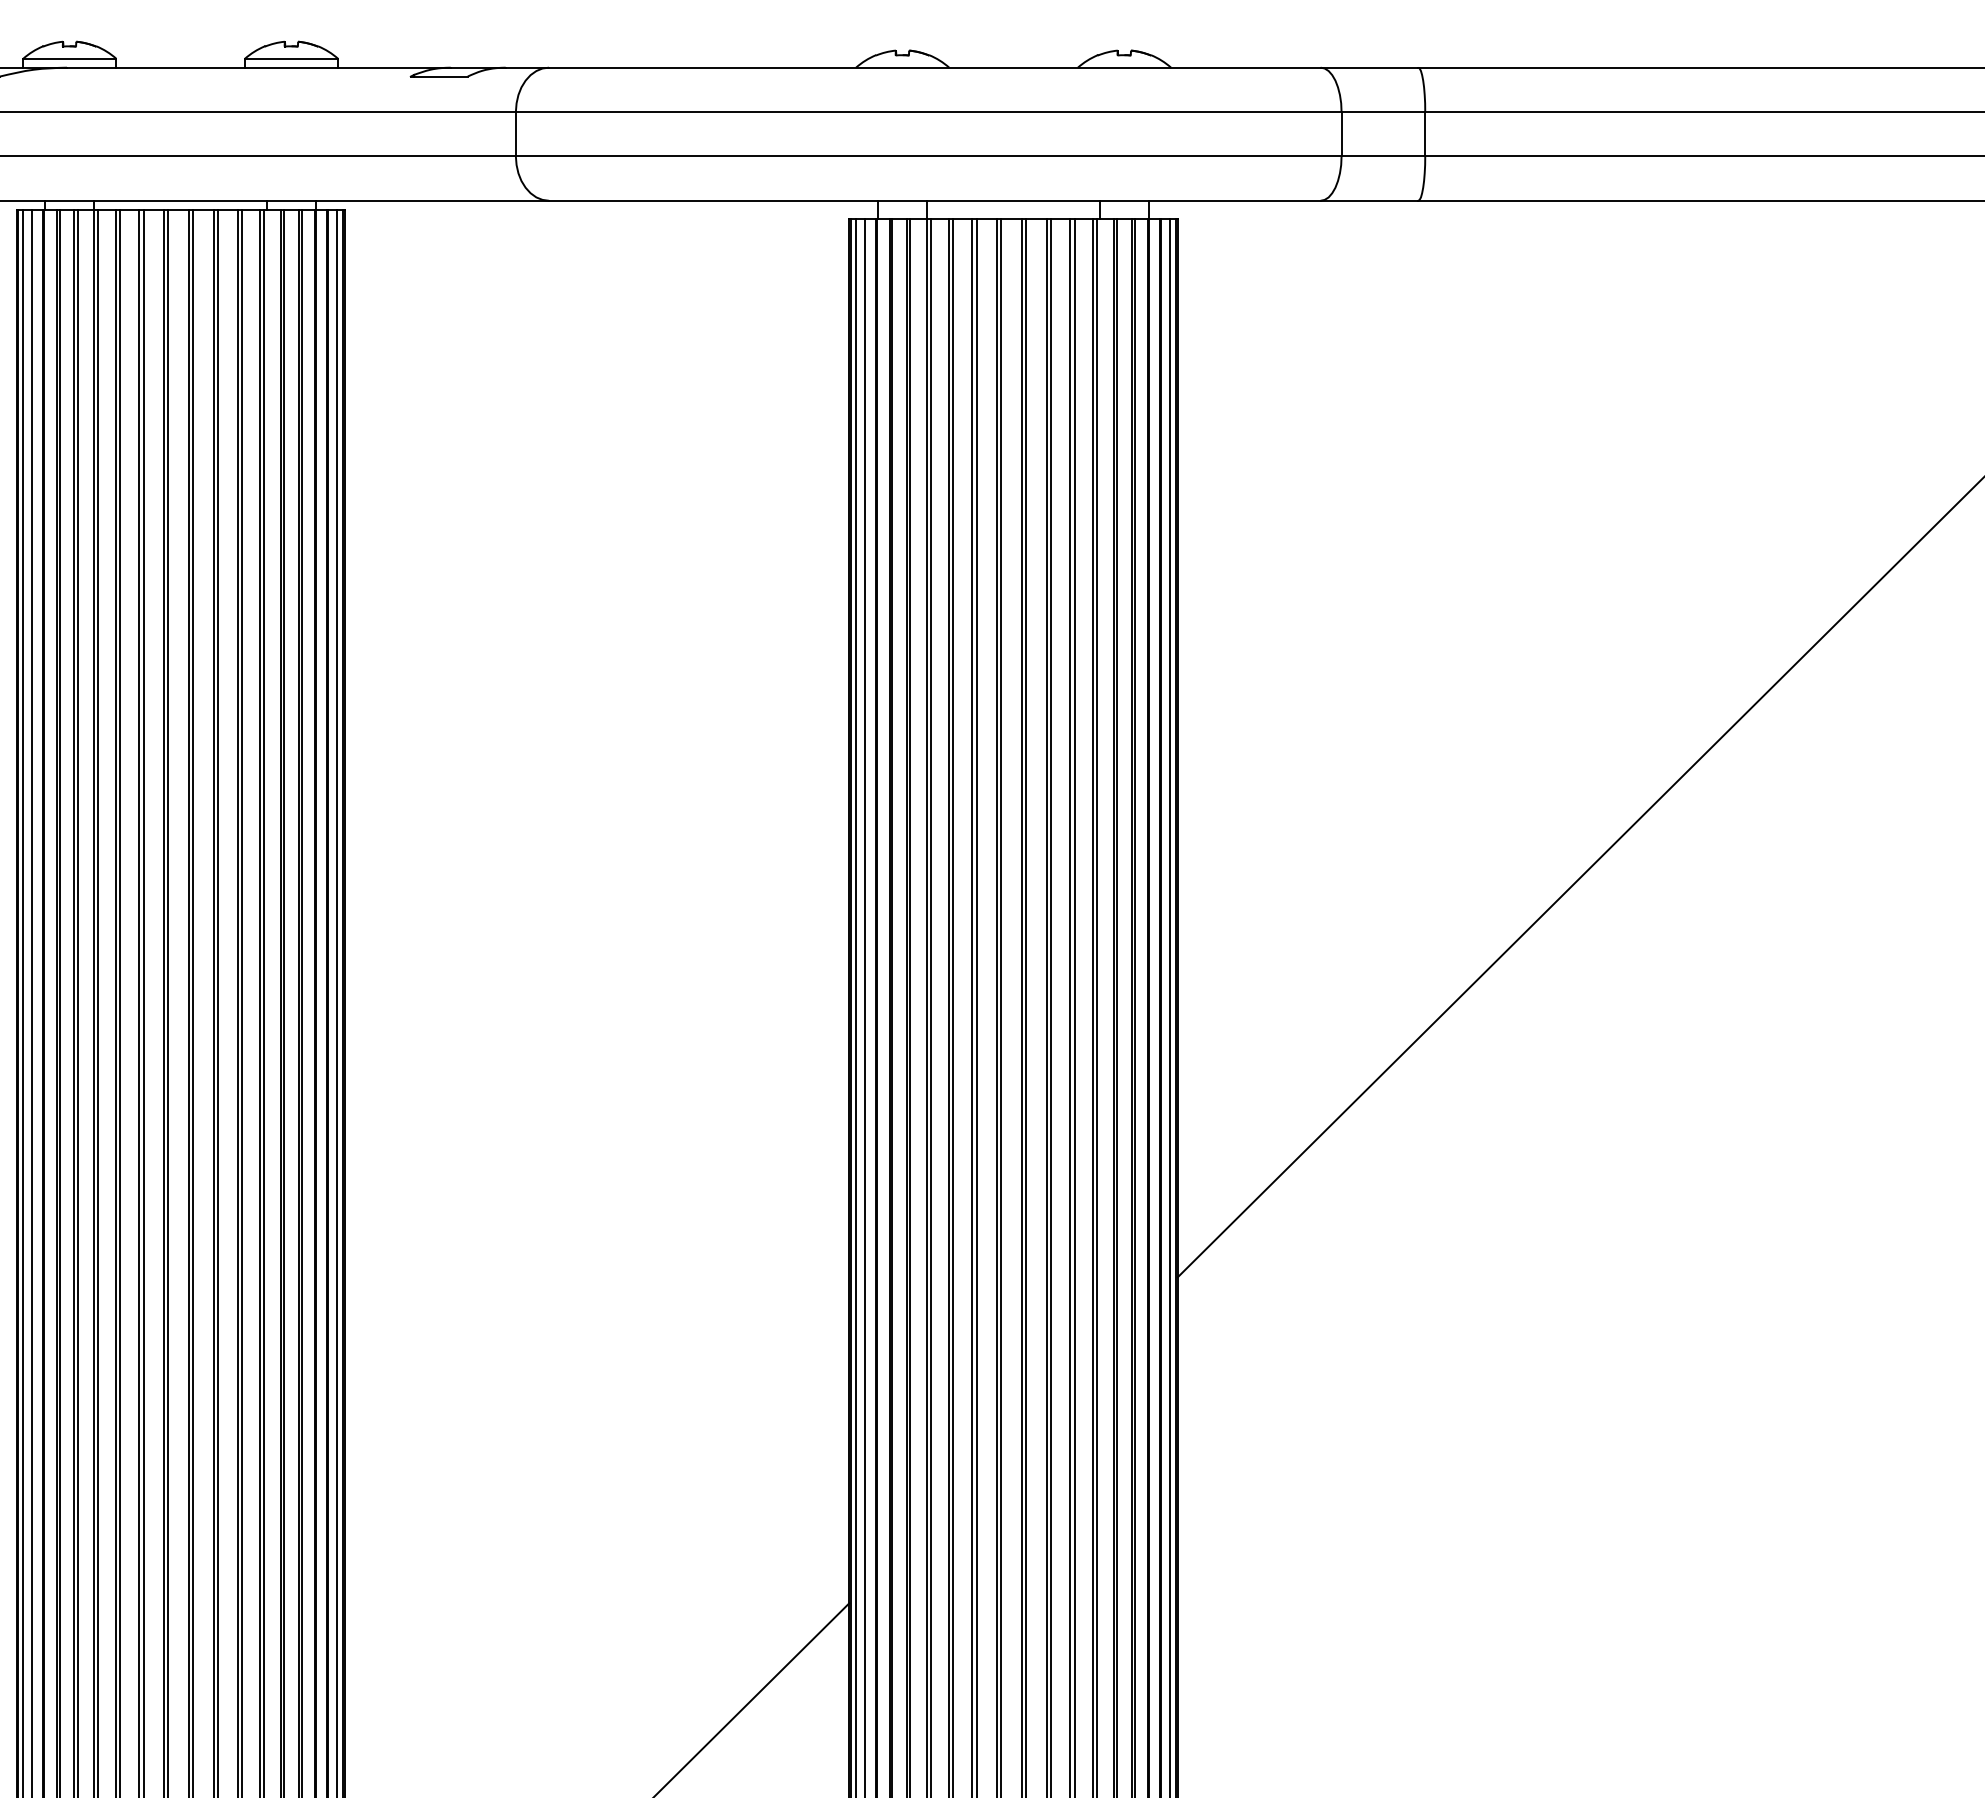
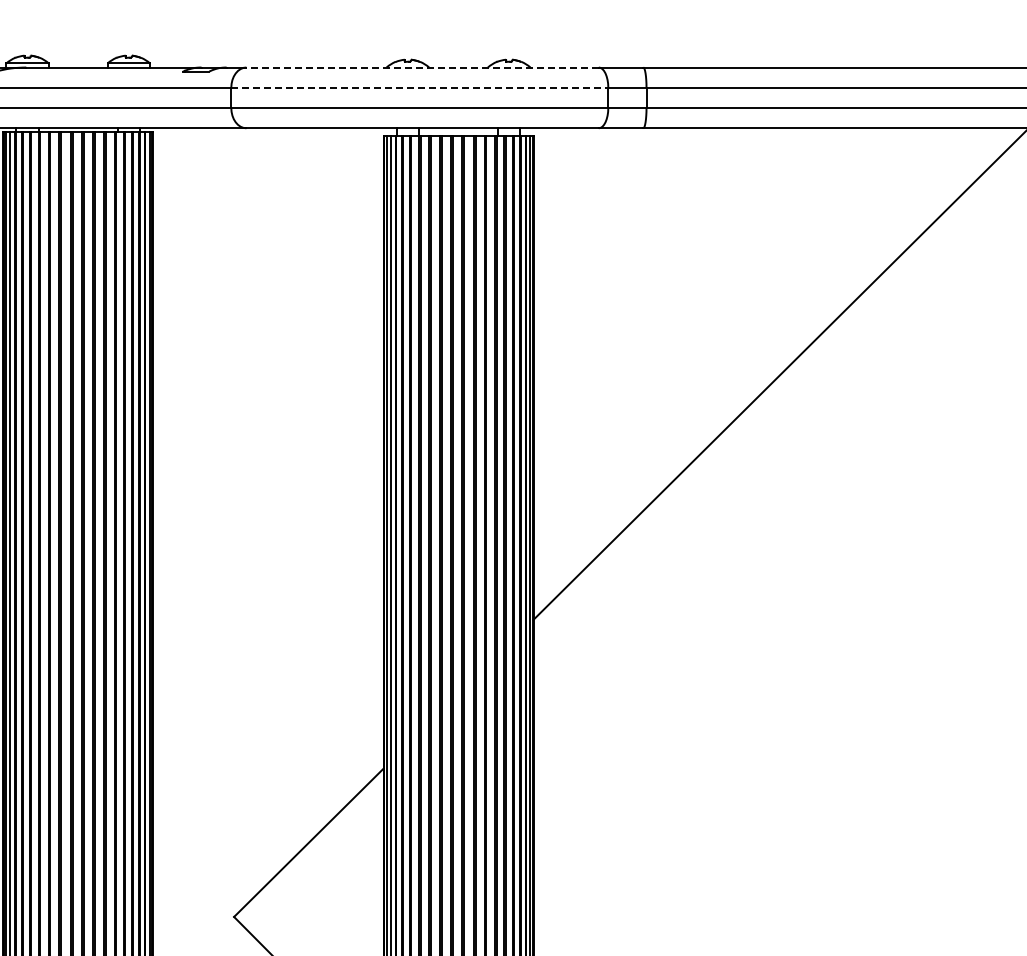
line: (934, 67) -> (422, 67), solid -> dashed
line: (928, 111) -> (419, 87), solid -> dashed

